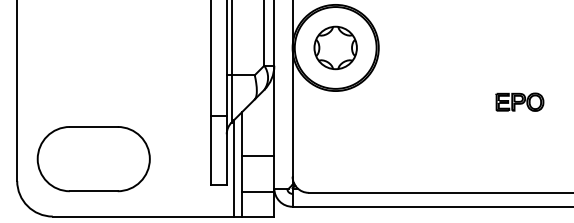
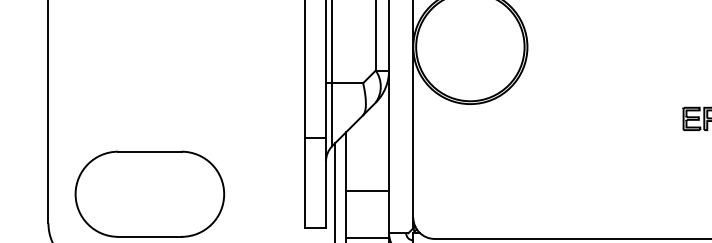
part: (335, 47) -> (470, 46), removed

